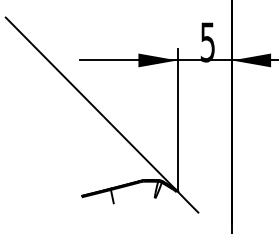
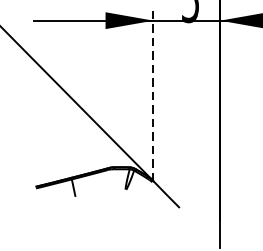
line: (177, 119) -> (153, 93), solid -> dashed

